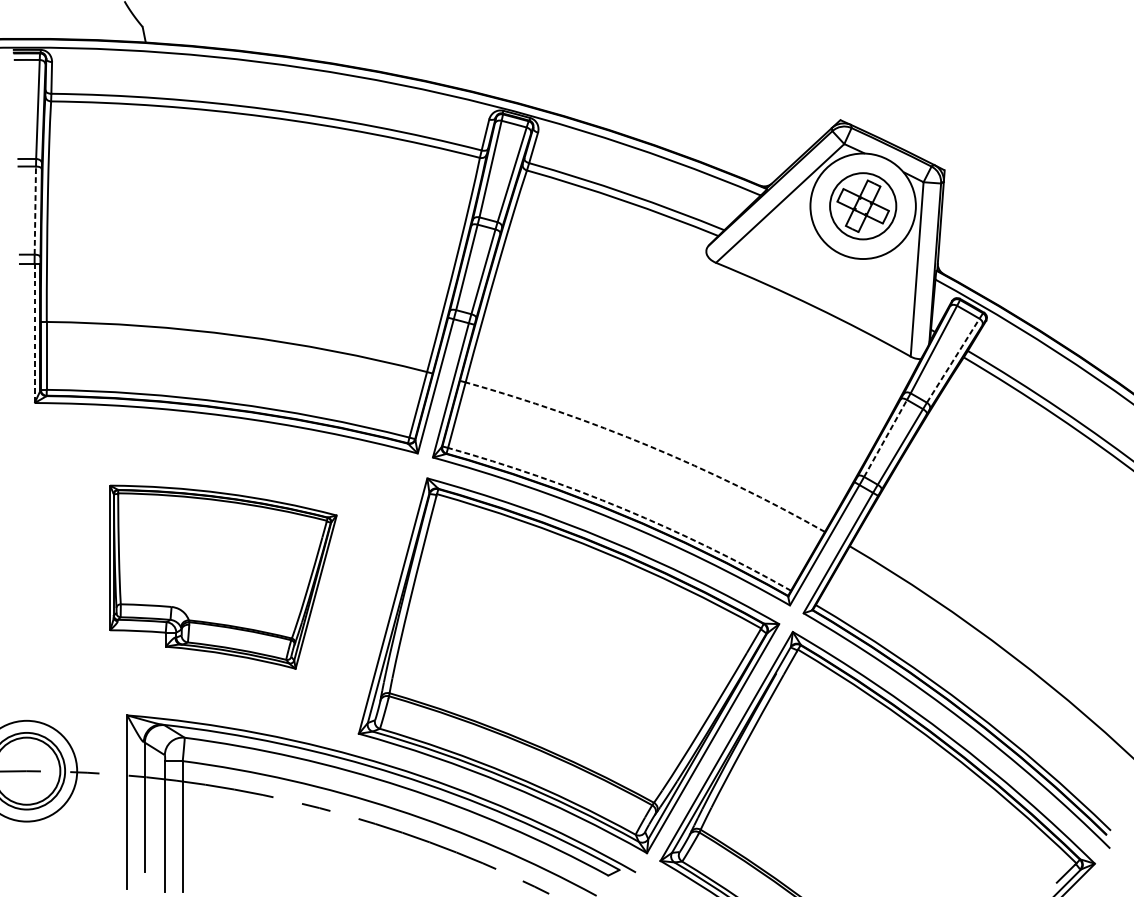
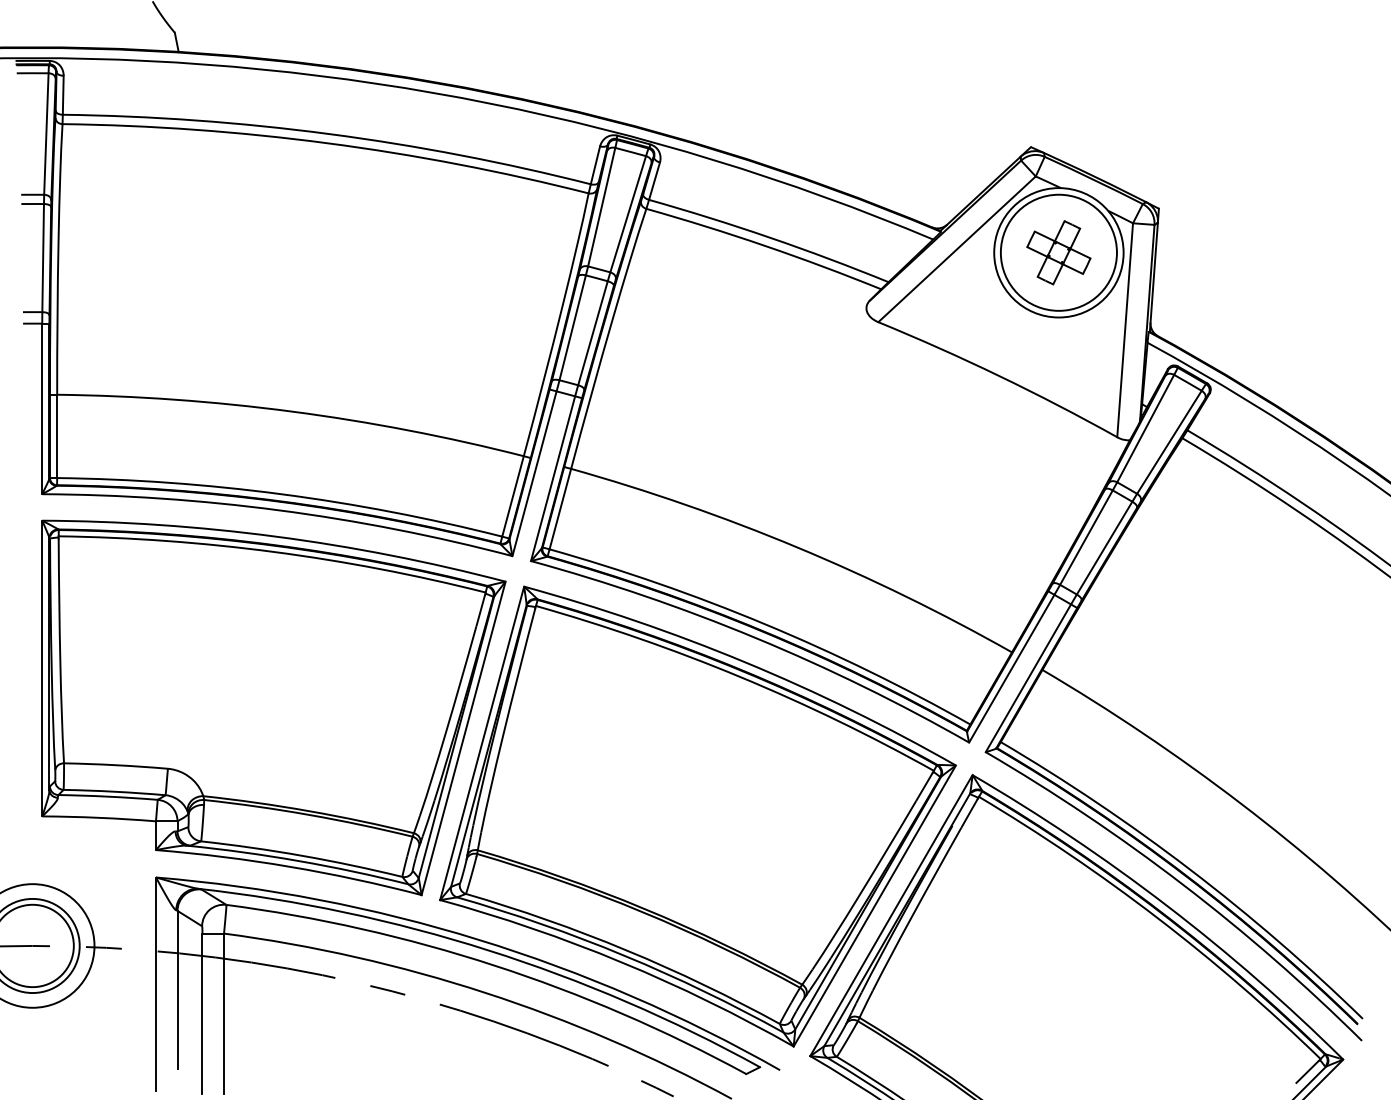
circle: (862, 206) -> (1058, 252), size x1.43
line: (35, 210) -> (43, 257), dashed -> solid
line: (34, 333) -> (42, 408), dashed -> solid
line: (953, 360) -> (1169, 442), dashed -> solid
line: (885, 438) -> (1086, 537), dashed -> solid
arc: (650, 446) -> (797, 547), dashed -> solid
arc: (624, 509) -> (765, 624), dashed -> solid
part: (223, 576) -> (273, 707), size x1.67

